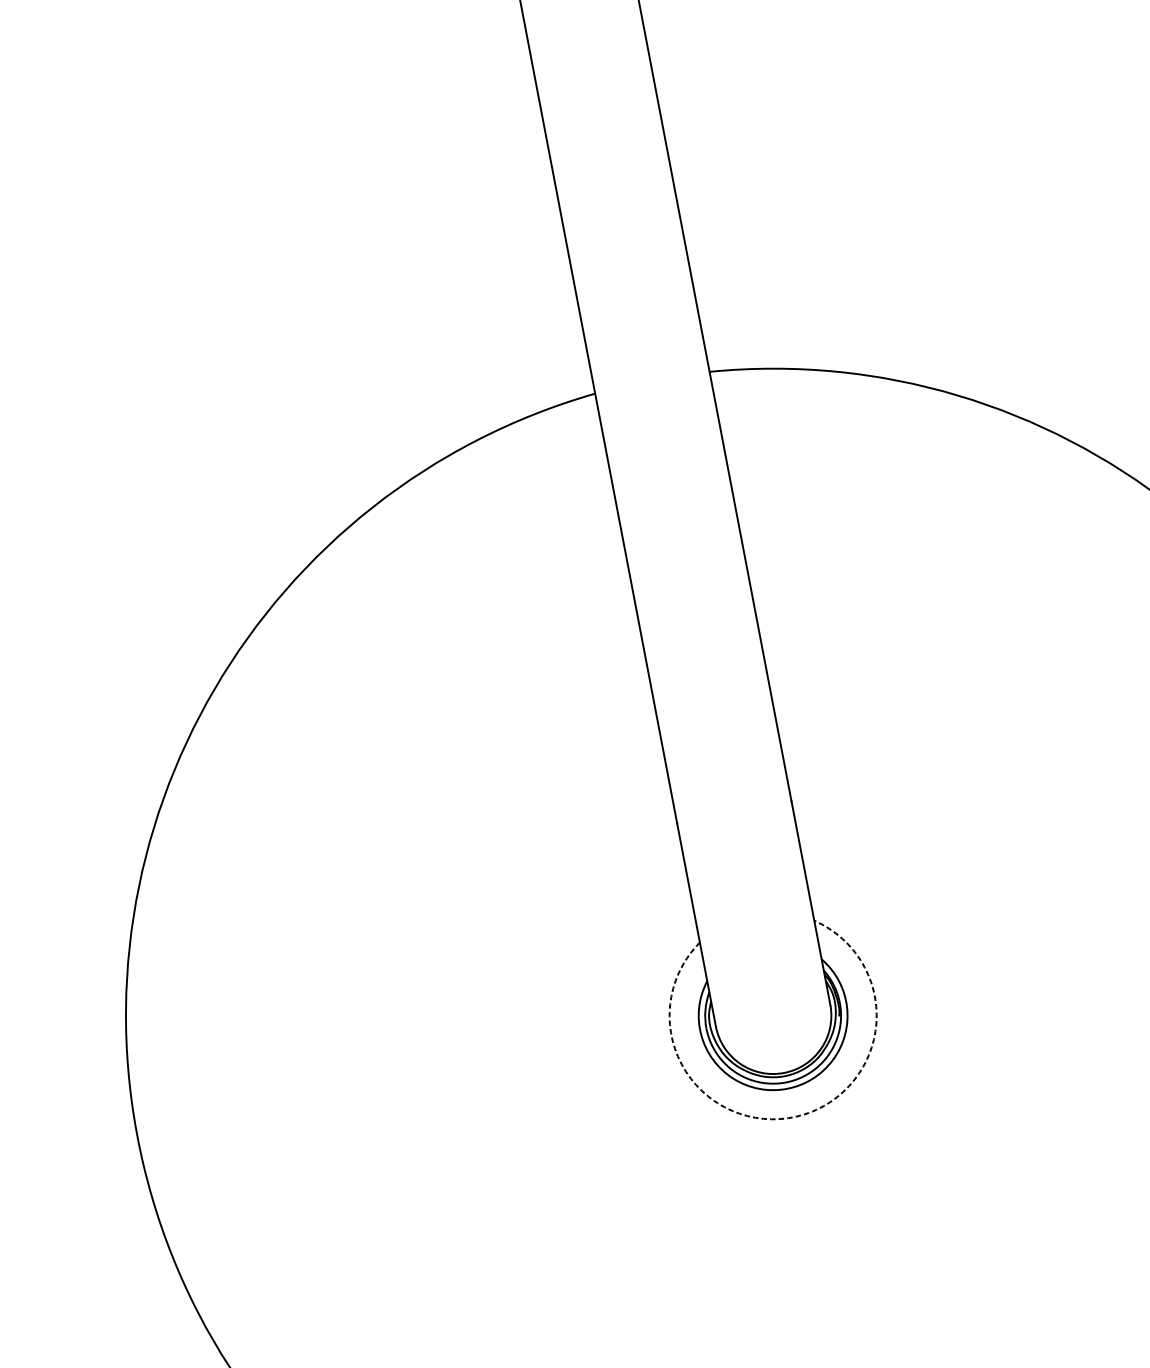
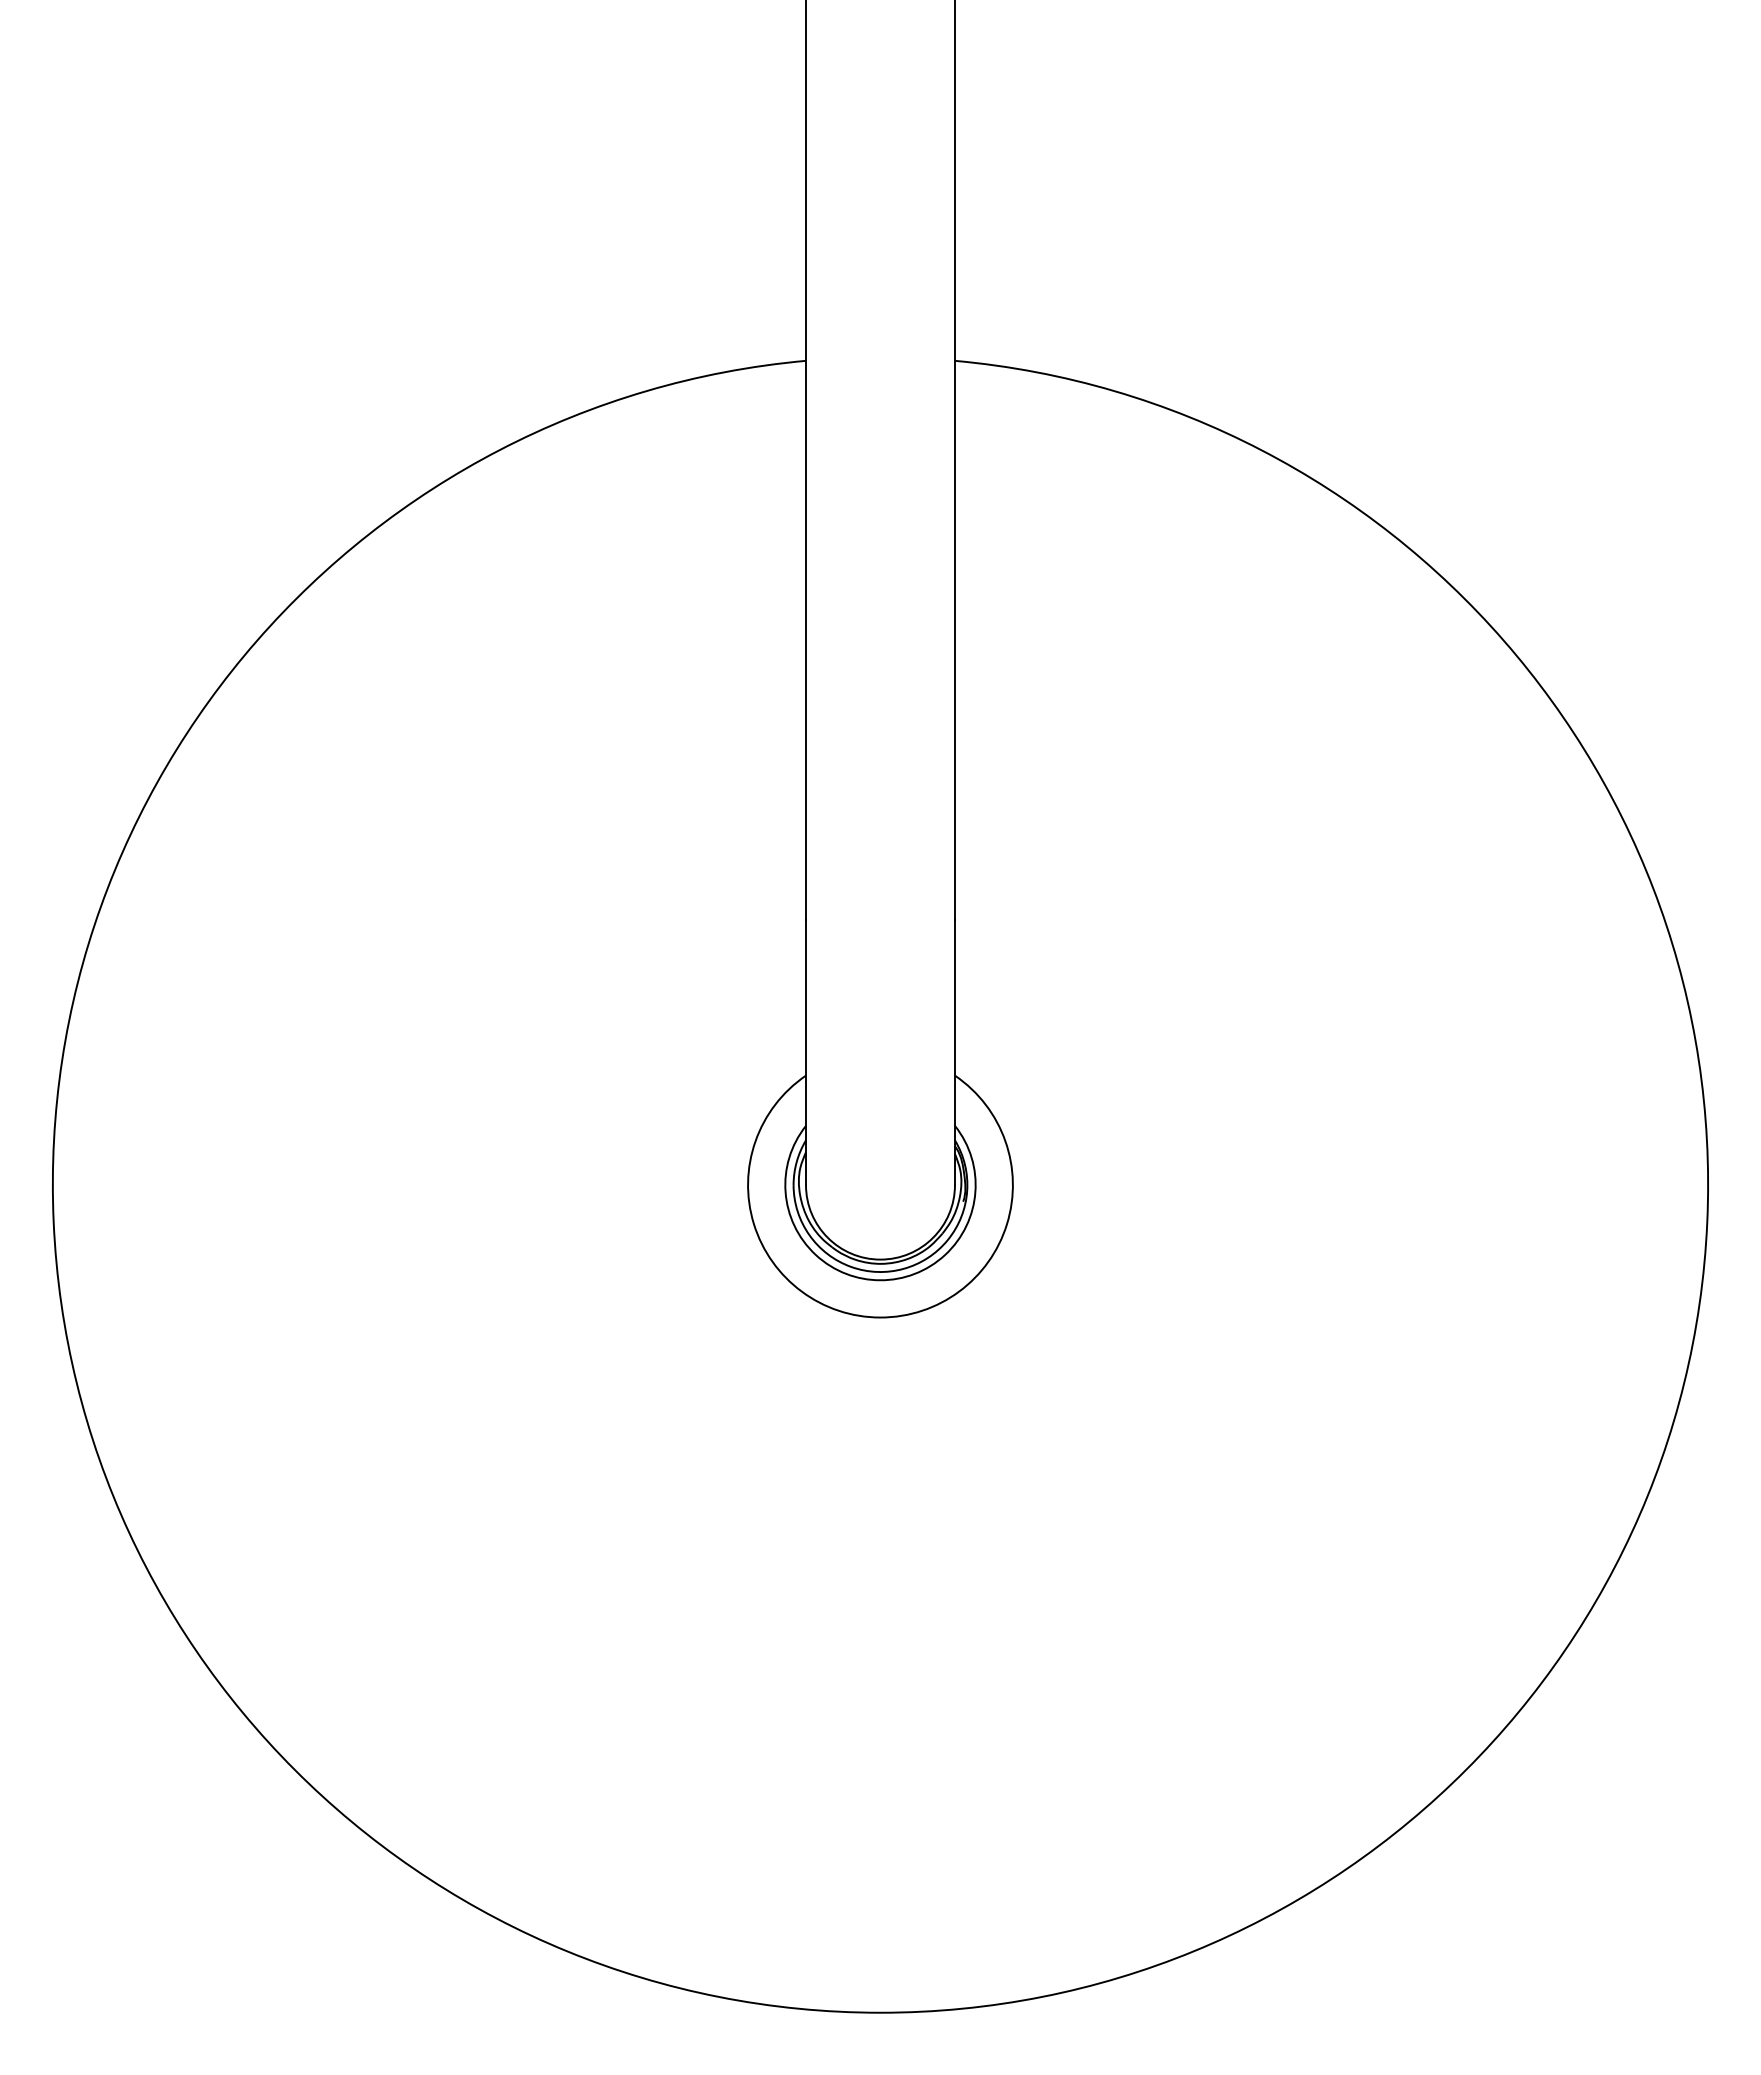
arc: (792, 1117) -> (880, 1317), dashed -> solid

